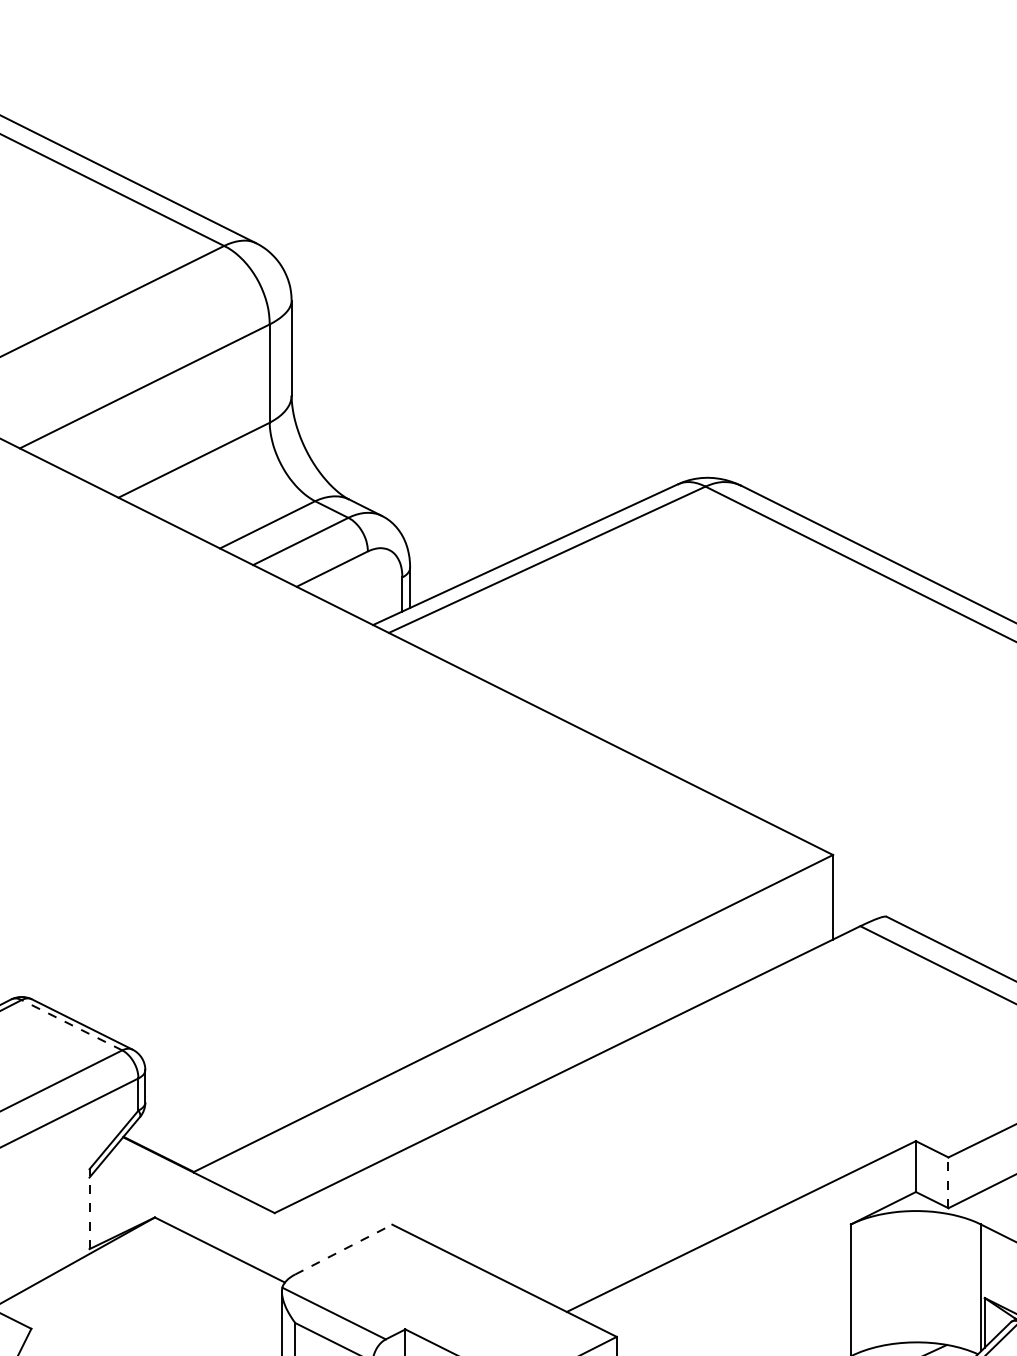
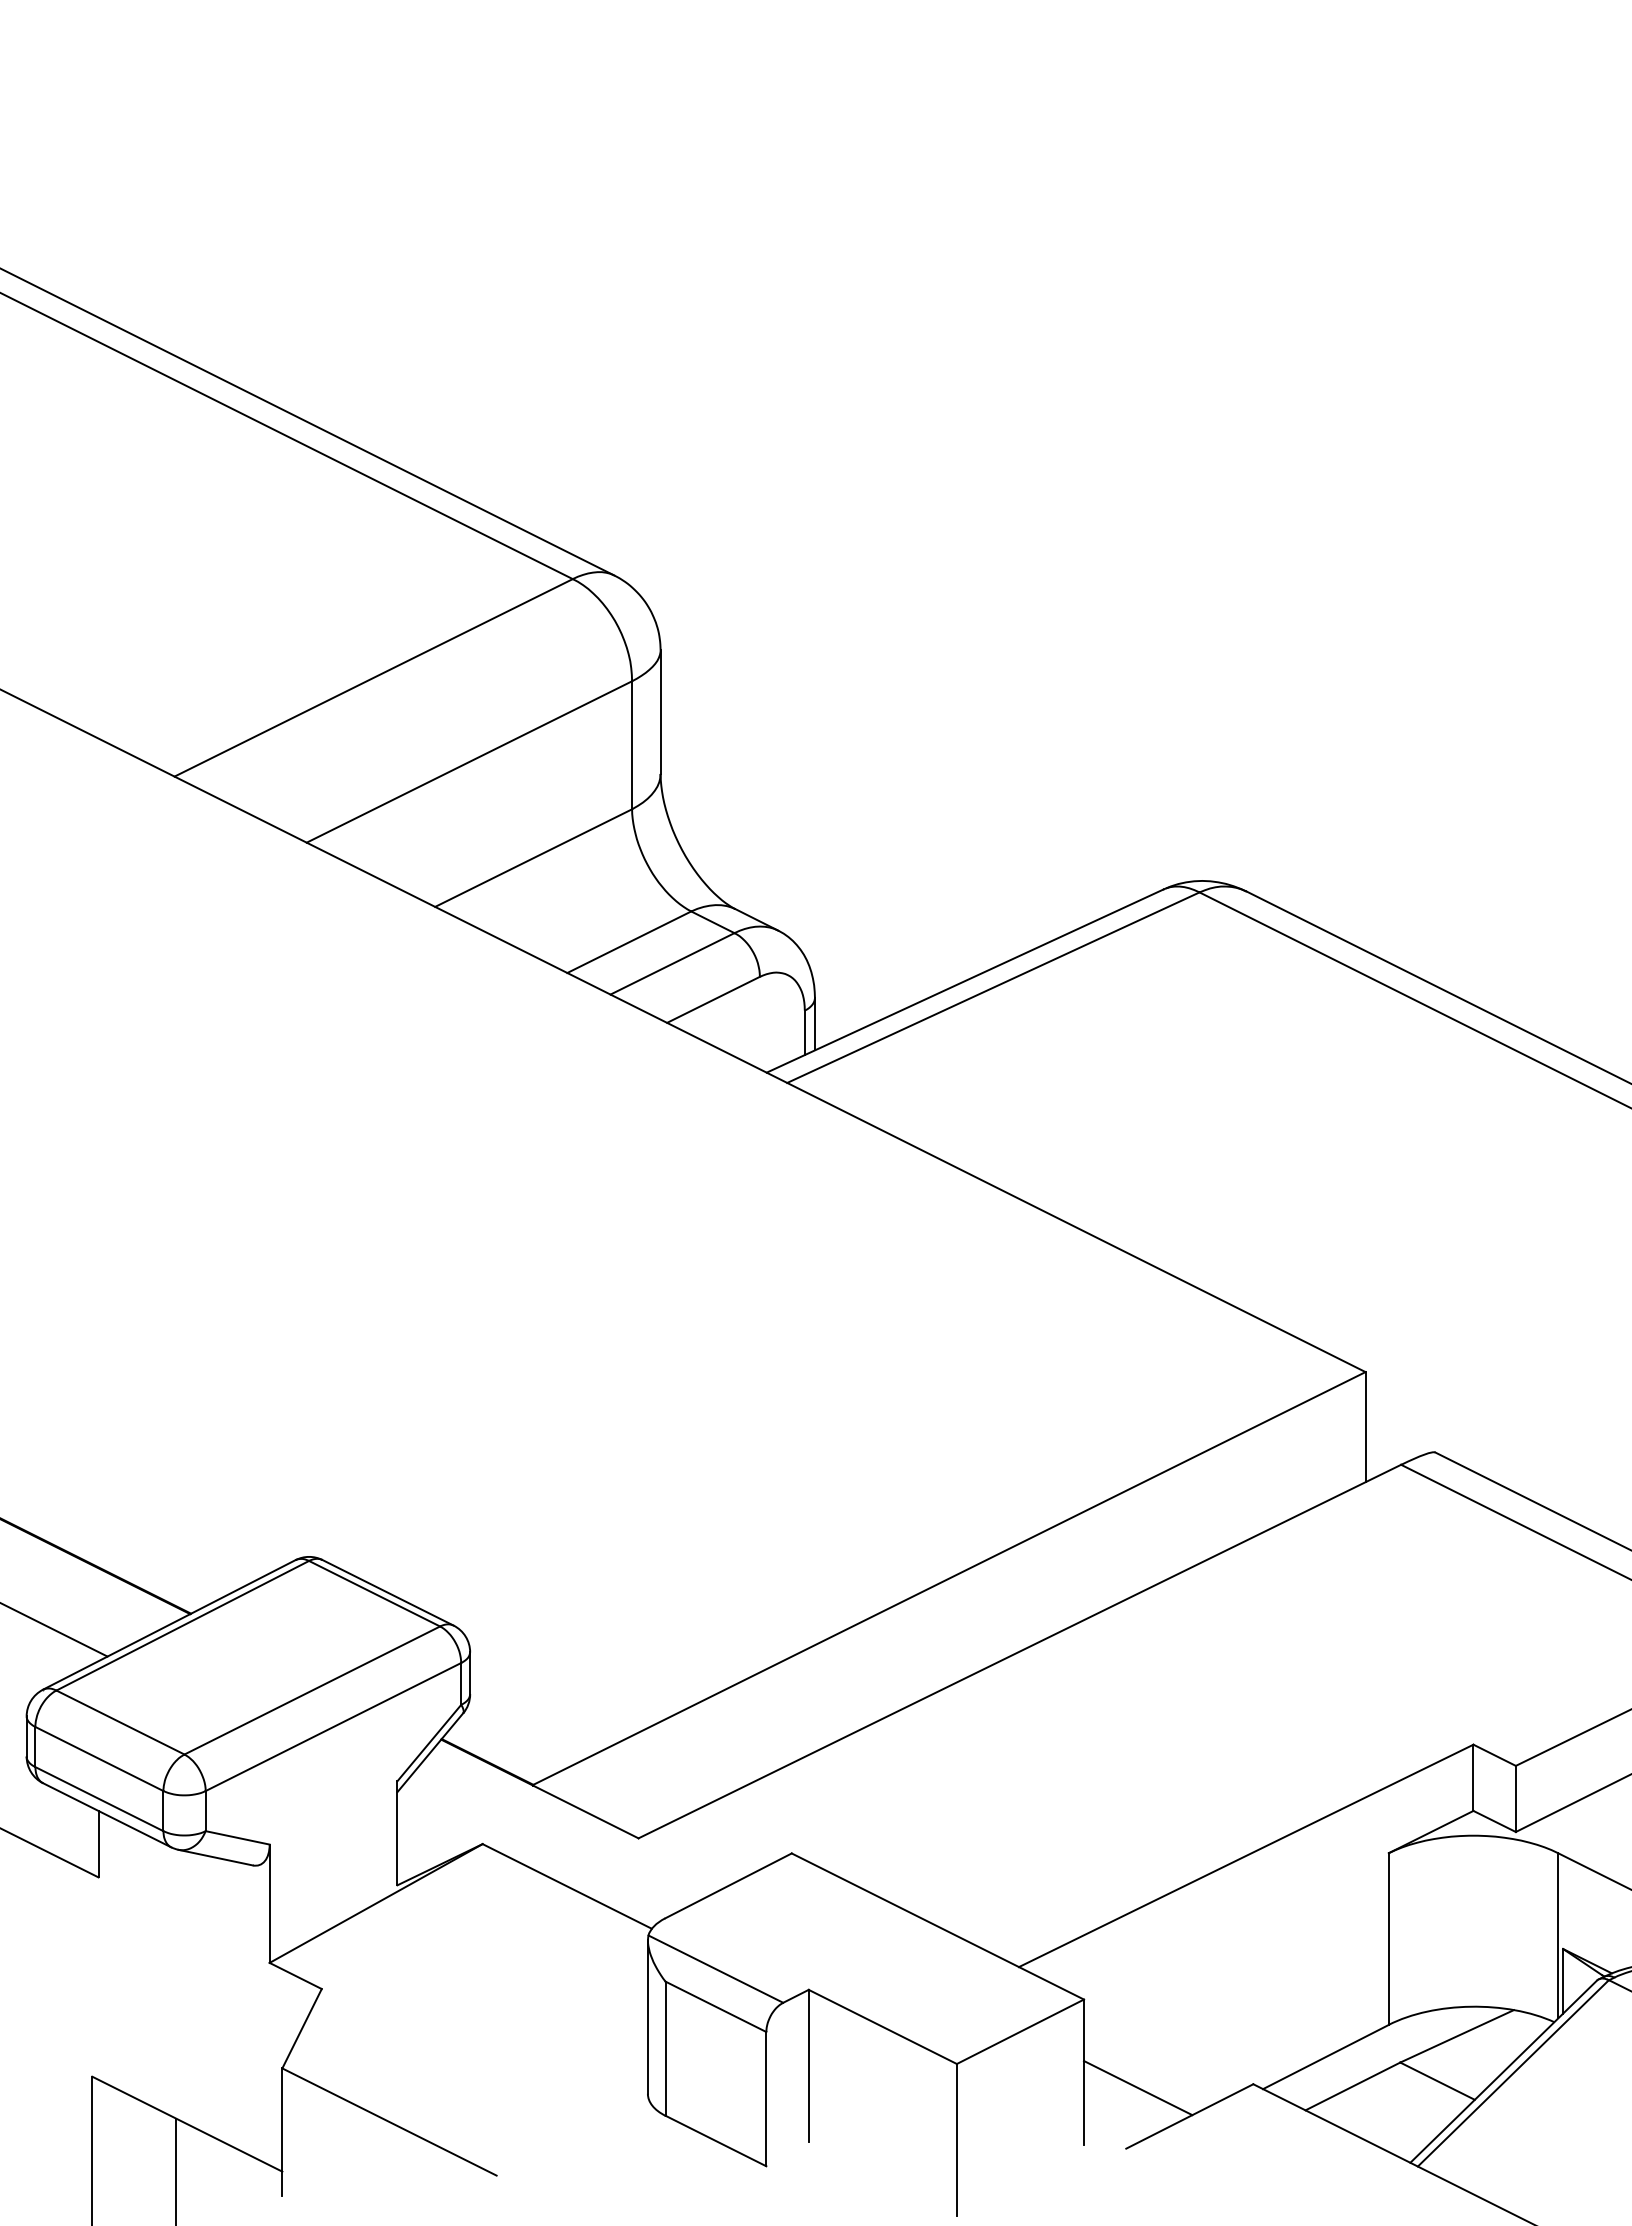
line: (71, 1025) -> (374, 1593), dashed -> solid
line: (948, 1182) -> (1515, 1798), dashed -> solid
line: (89, 1208) -> (397, 1832), dashed -> solid
line: (343, 1249) -> (728, 1885), dashed -> solid

